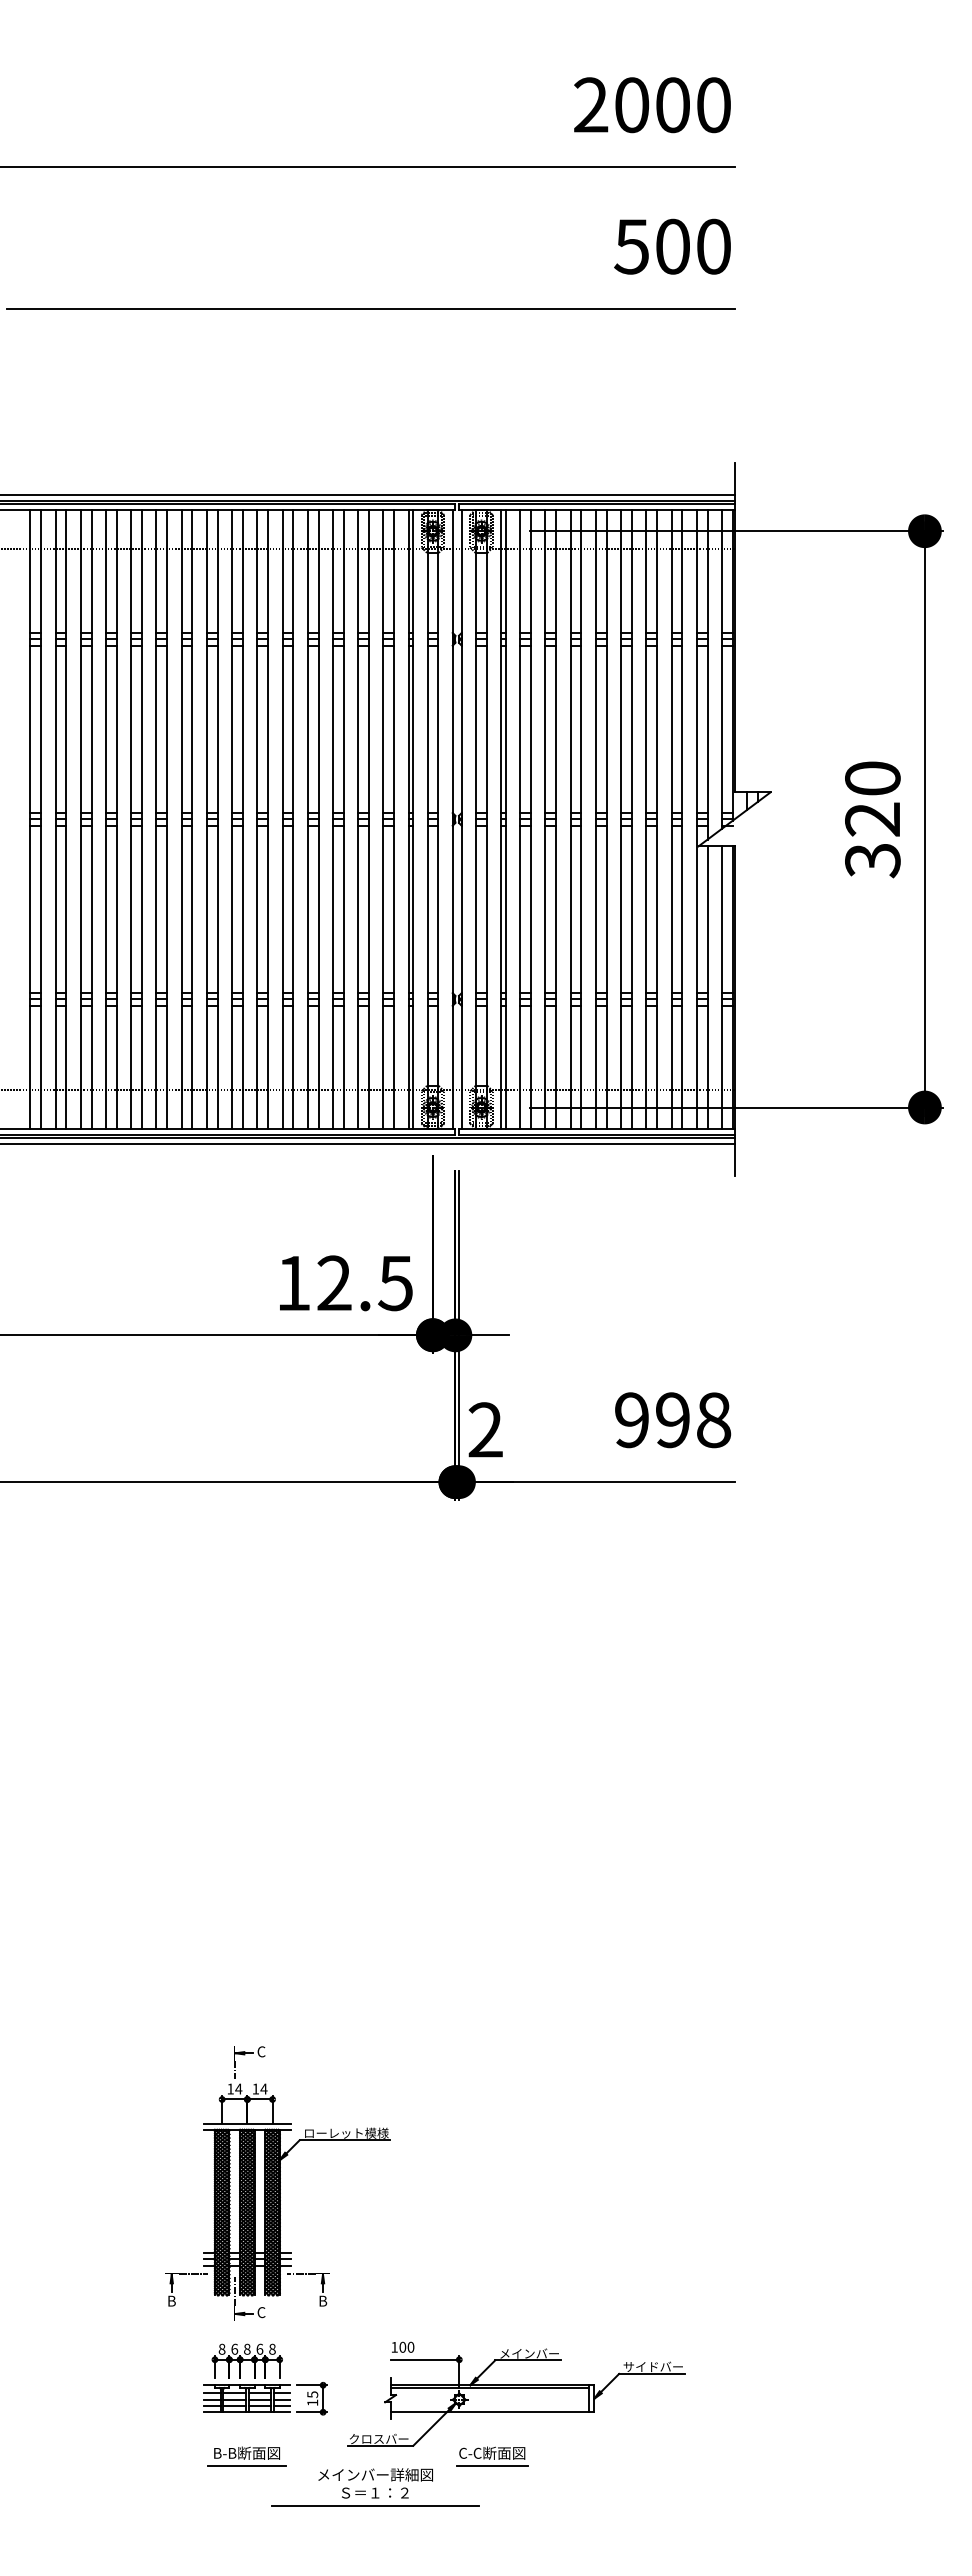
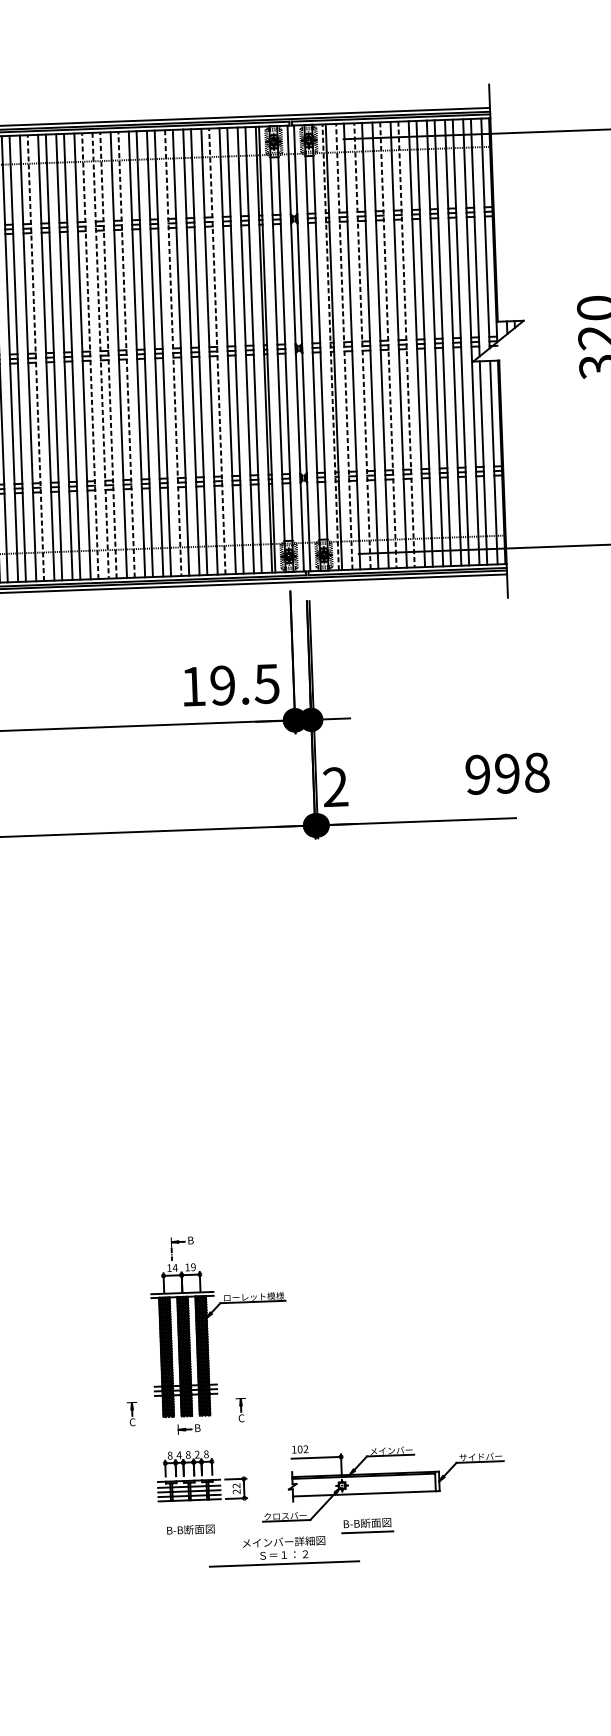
line: (91, 819) -> (35, 358), solid -> dashed
line: (167, 819) -> (90, 356), solid -> dashed
line: (181, 819) -> (100, 355), solid -> dashed
line: (192, 819) -> (108, 355), solid -> dashed
line: (217, 819) -> (126, 354), solid -> dashed
line: (282, 819) -> (173, 353), solid -> dashed
line: (343, 819) -> (217, 351), solid -> dashed
line: (501, 819) -> (330, 347), solid -> dashed
line: (520, 819) -> (344, 346), solid -> dashed
line: (545, 819) -> (362, 346), solid -> dashed
line: (581, 819) -> (388, 345), solid -> dashed
line: (606, 819) -> (406, 344), solid -> dashed
text: (334, 1283) -> (222, 685), 12.5 -> 19.5
text: (673, 1420) -> (507, 773), moved
text: (261, 2051) -> (190, 1240), C -> B
text: (263, 2088) -> (193, 1266), 14 -> 19
line: (193, 2273) -> (147, 1401), removed
line: (300, 2273) -> (224, 1399), removed
line: (234, 2291) -> (177, 1413), removed
text: (171, 2300) -> (132, 1421), B -> C
text: (323, 2300) -> (241, 1417), B -> C
text: (261, 2312) -> (197, 1428), C -> B
text: (410, 2347) -> (305, 1449), 100 -> 102
text: (234, 2348) -> (179, 1454), 6 -> 4
text: (259, 2348) -> (197, 1454), 6 -> 2
text: (312, 2398) -> (236, 1488), 15 -> 22
text: (492, 2452) -> (367, 1522), C-C断面図 -> B-B断面図
line: (246, 2465) -> (190, 1538), removed

